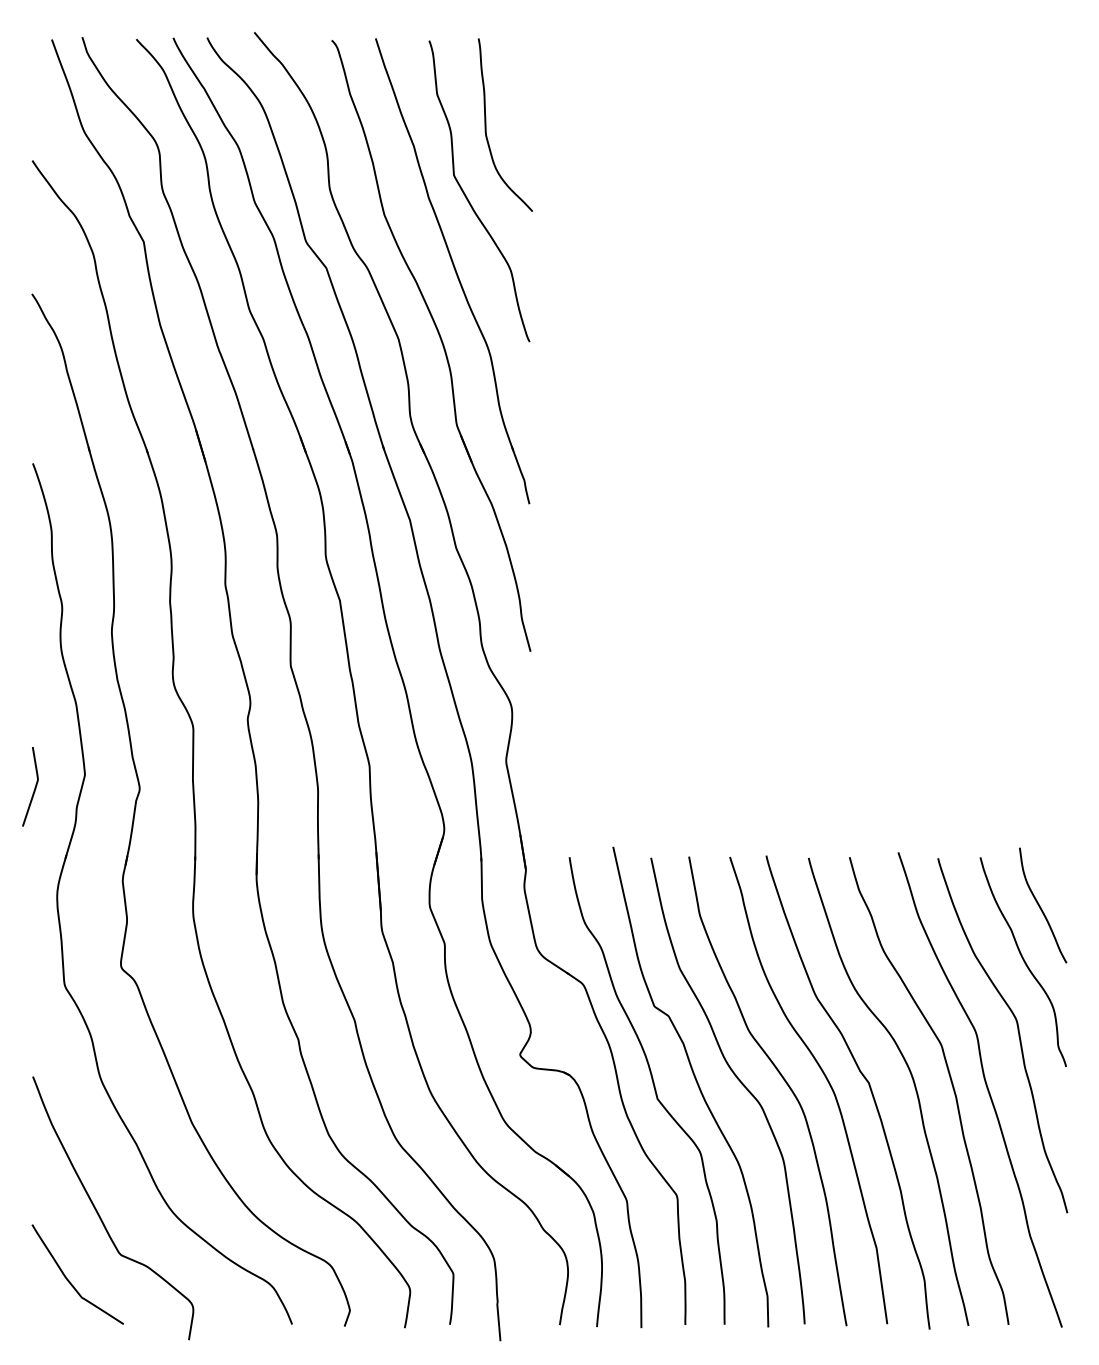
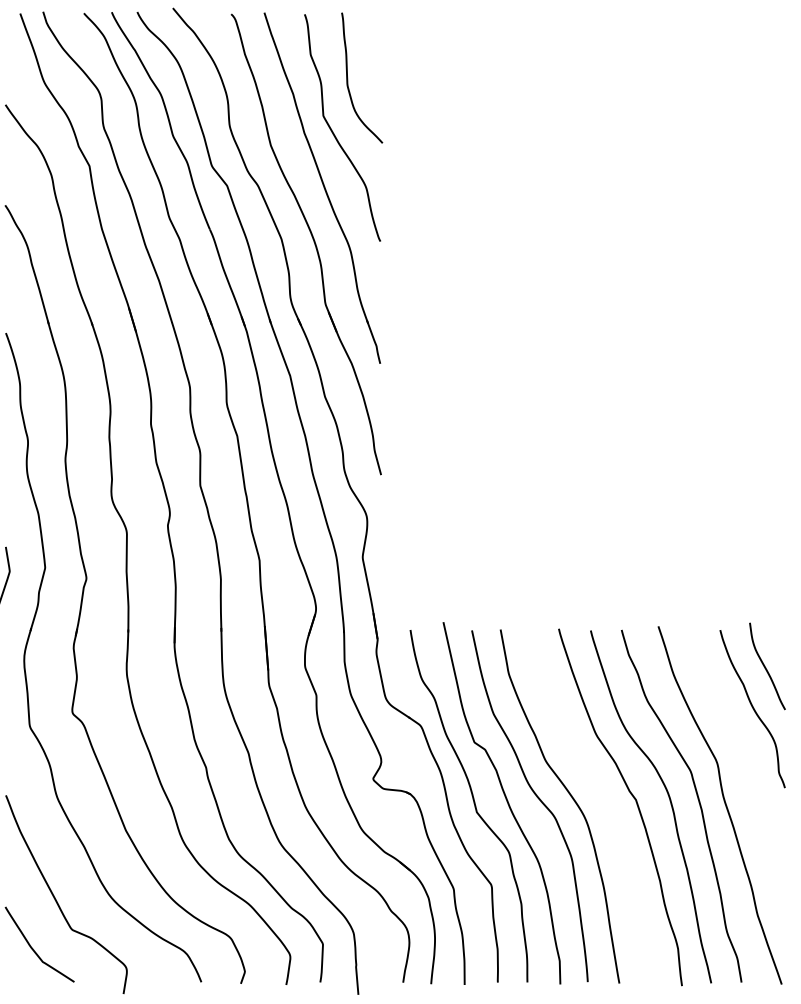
curve: (1017, 1031) -> (748, 761), removed
curve: (826, 1080) -> (604, 798), removed

